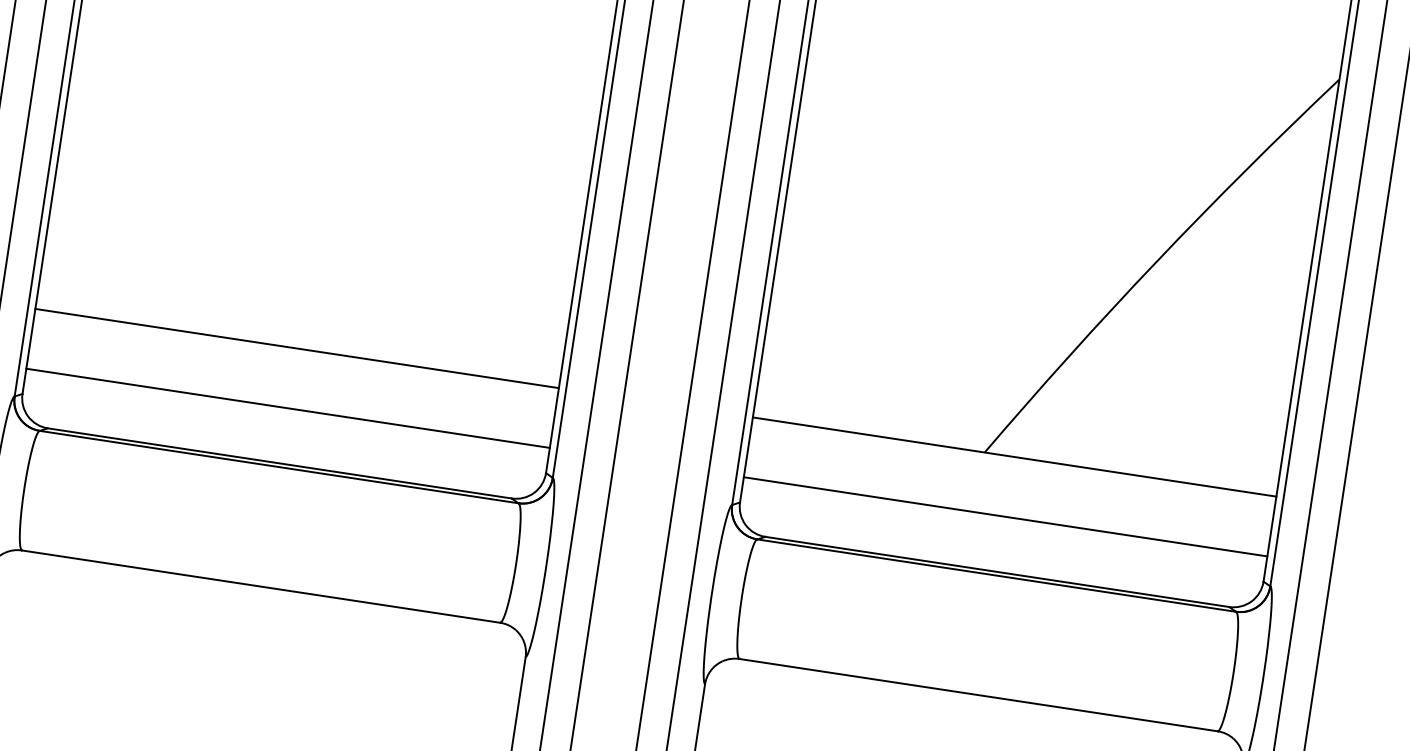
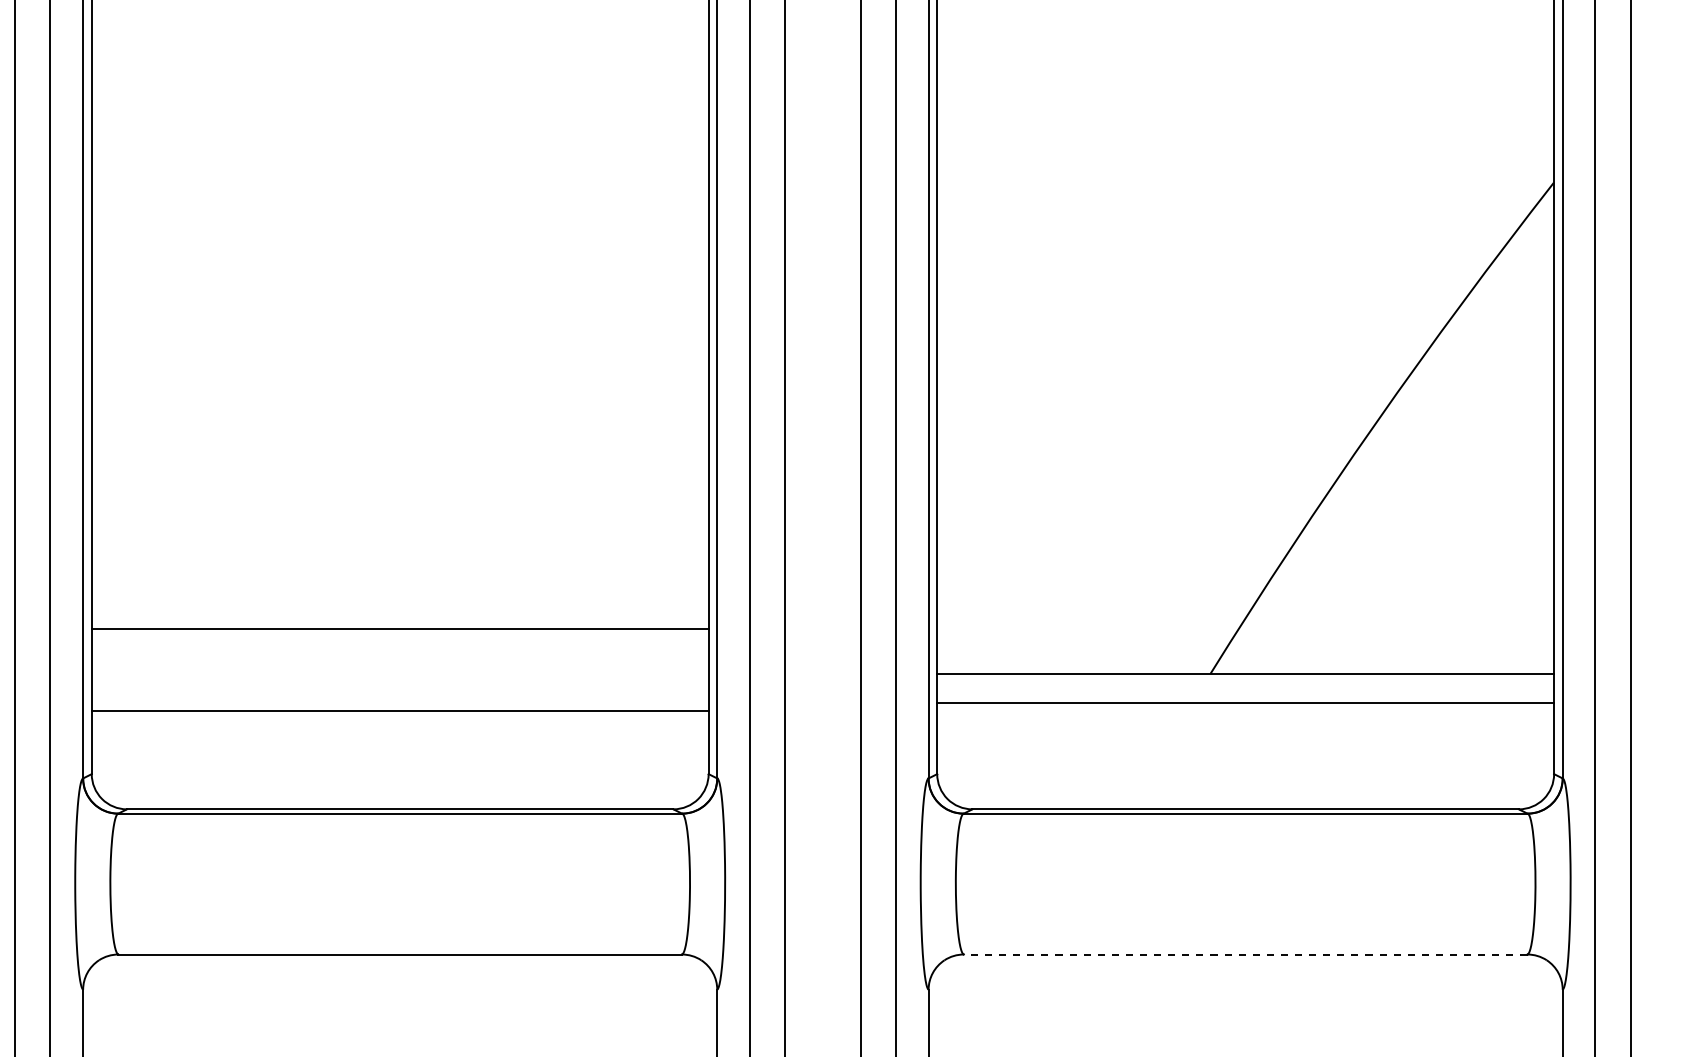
line: (296, 348) -> (399, 628), moved
line: (287, 408) -> (399, 711), moved
line: (1005, 516) -> (1245, 703), moved
line: (978, 695) -> (1245, 954), solid -> dashed

